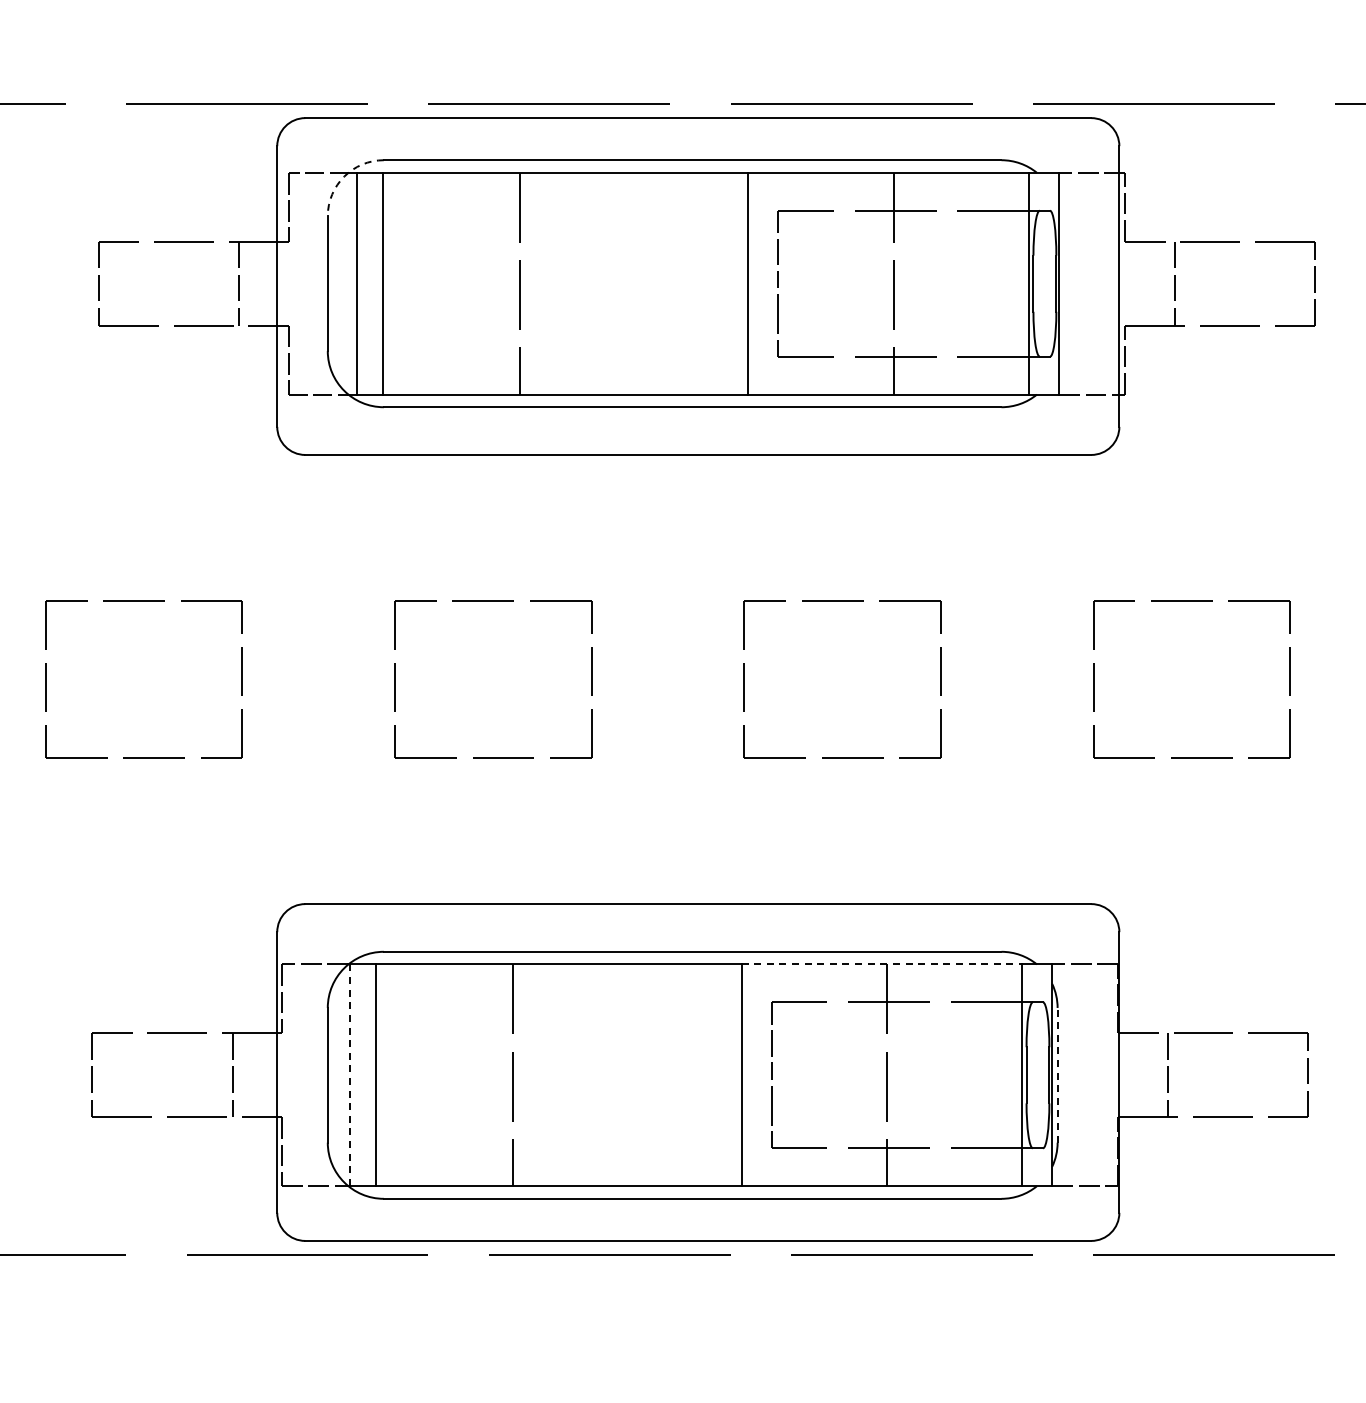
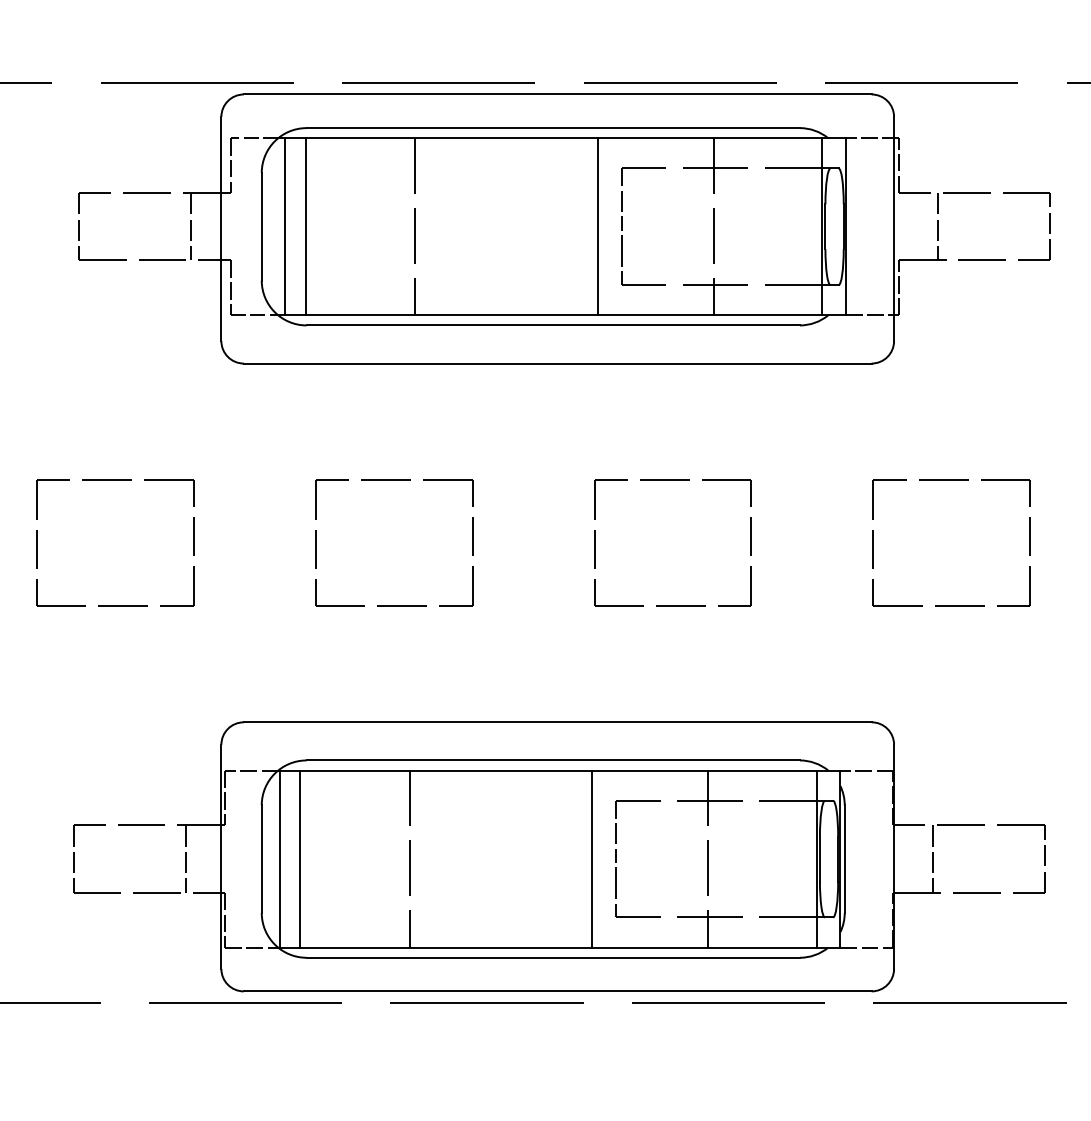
arc: (344, 176) -> (275, 141), dashed -> solid
line: (882, 964) -> (704, 770), dashed -> solid
line: (1057, 1074) -> (844, 858), dashed -> solid
line: (350, 1075) -> (279, 859), dashed -> solid

